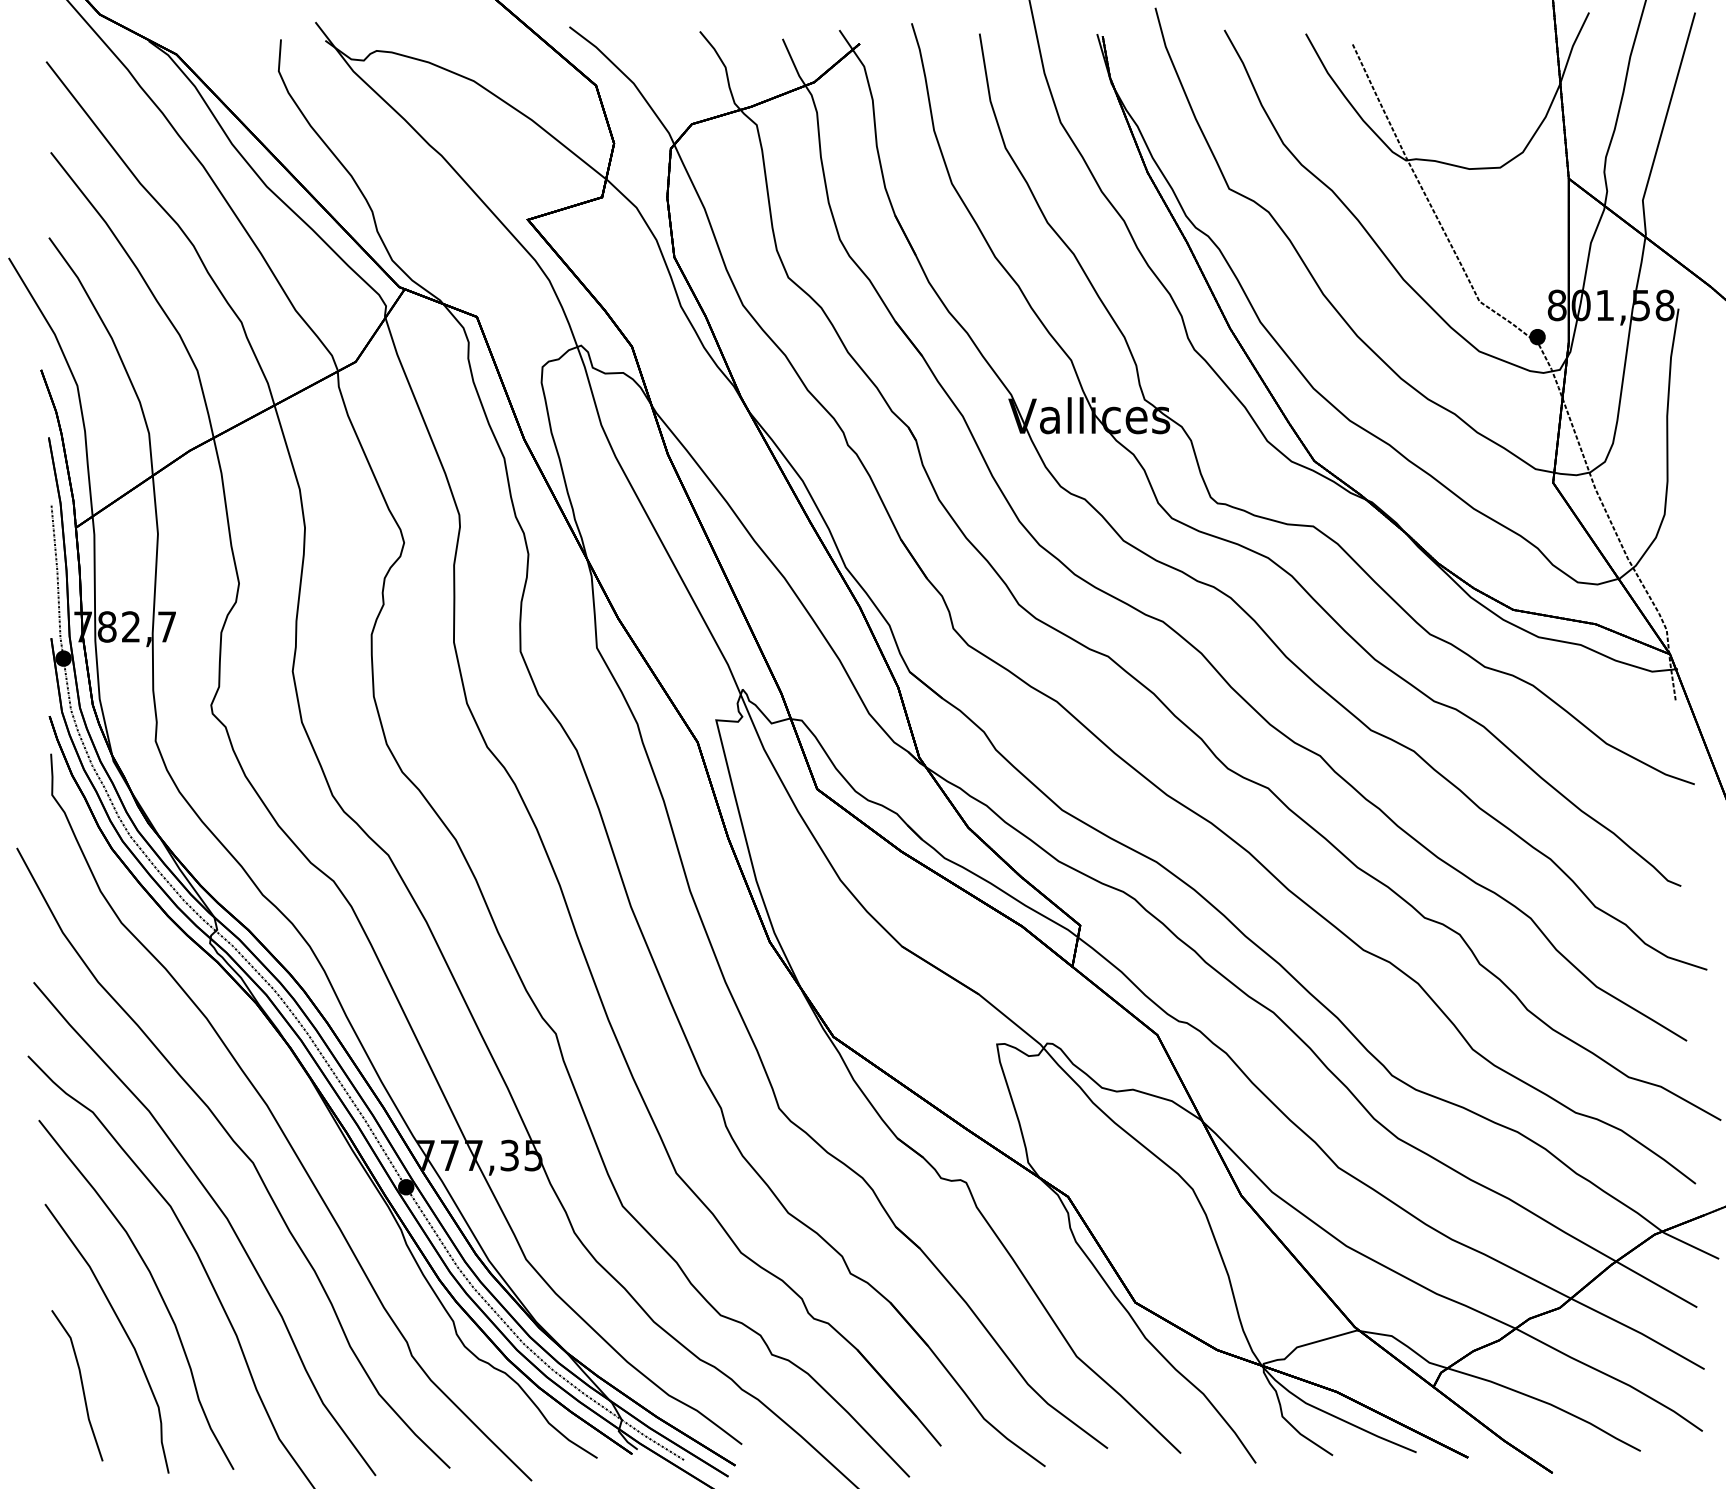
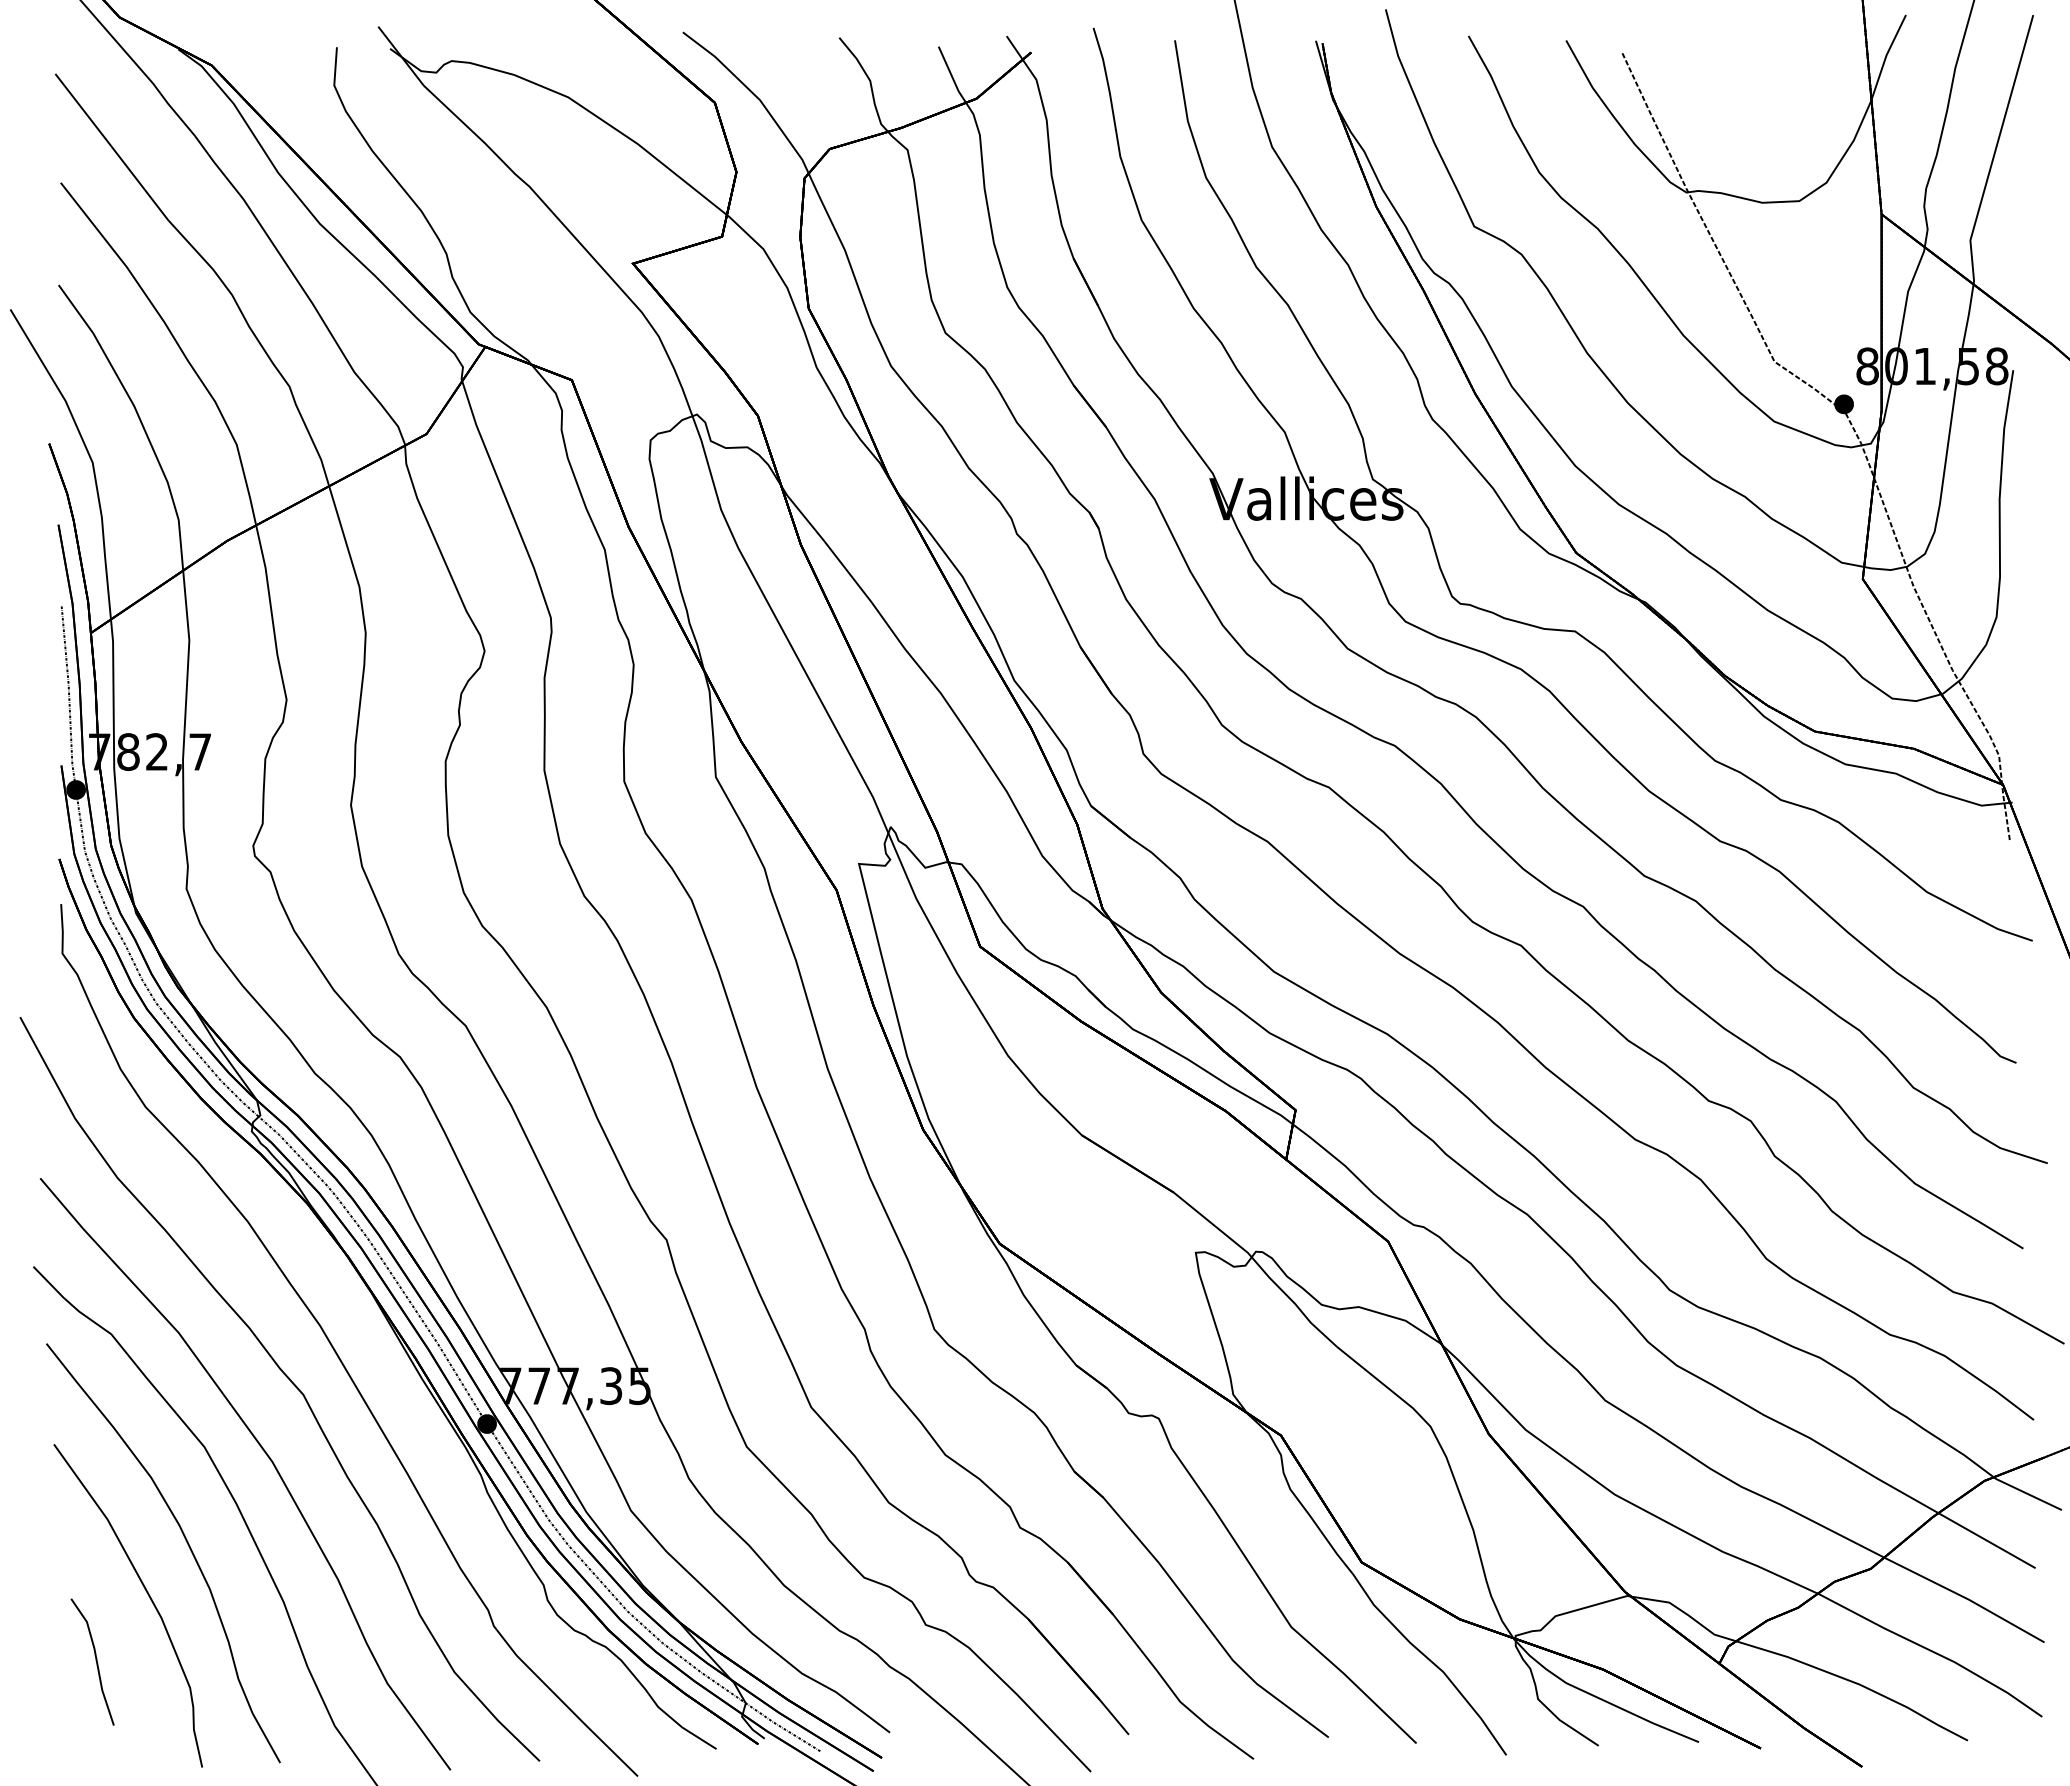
part: (77, 1385) -> (92, 1661), size x0.7

